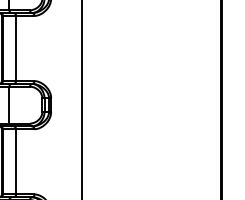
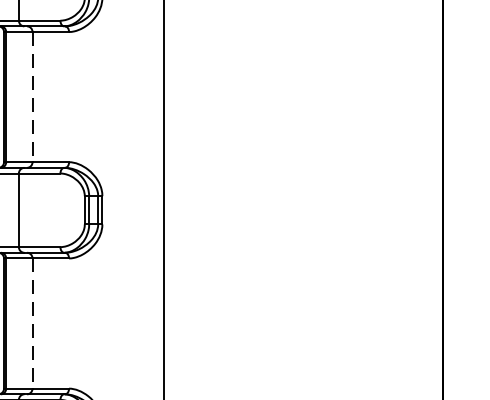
line: (16, 48) -> (33, 97), solid -> dashed
line: (16, 161) -> (33, 322), solid -> dashed

